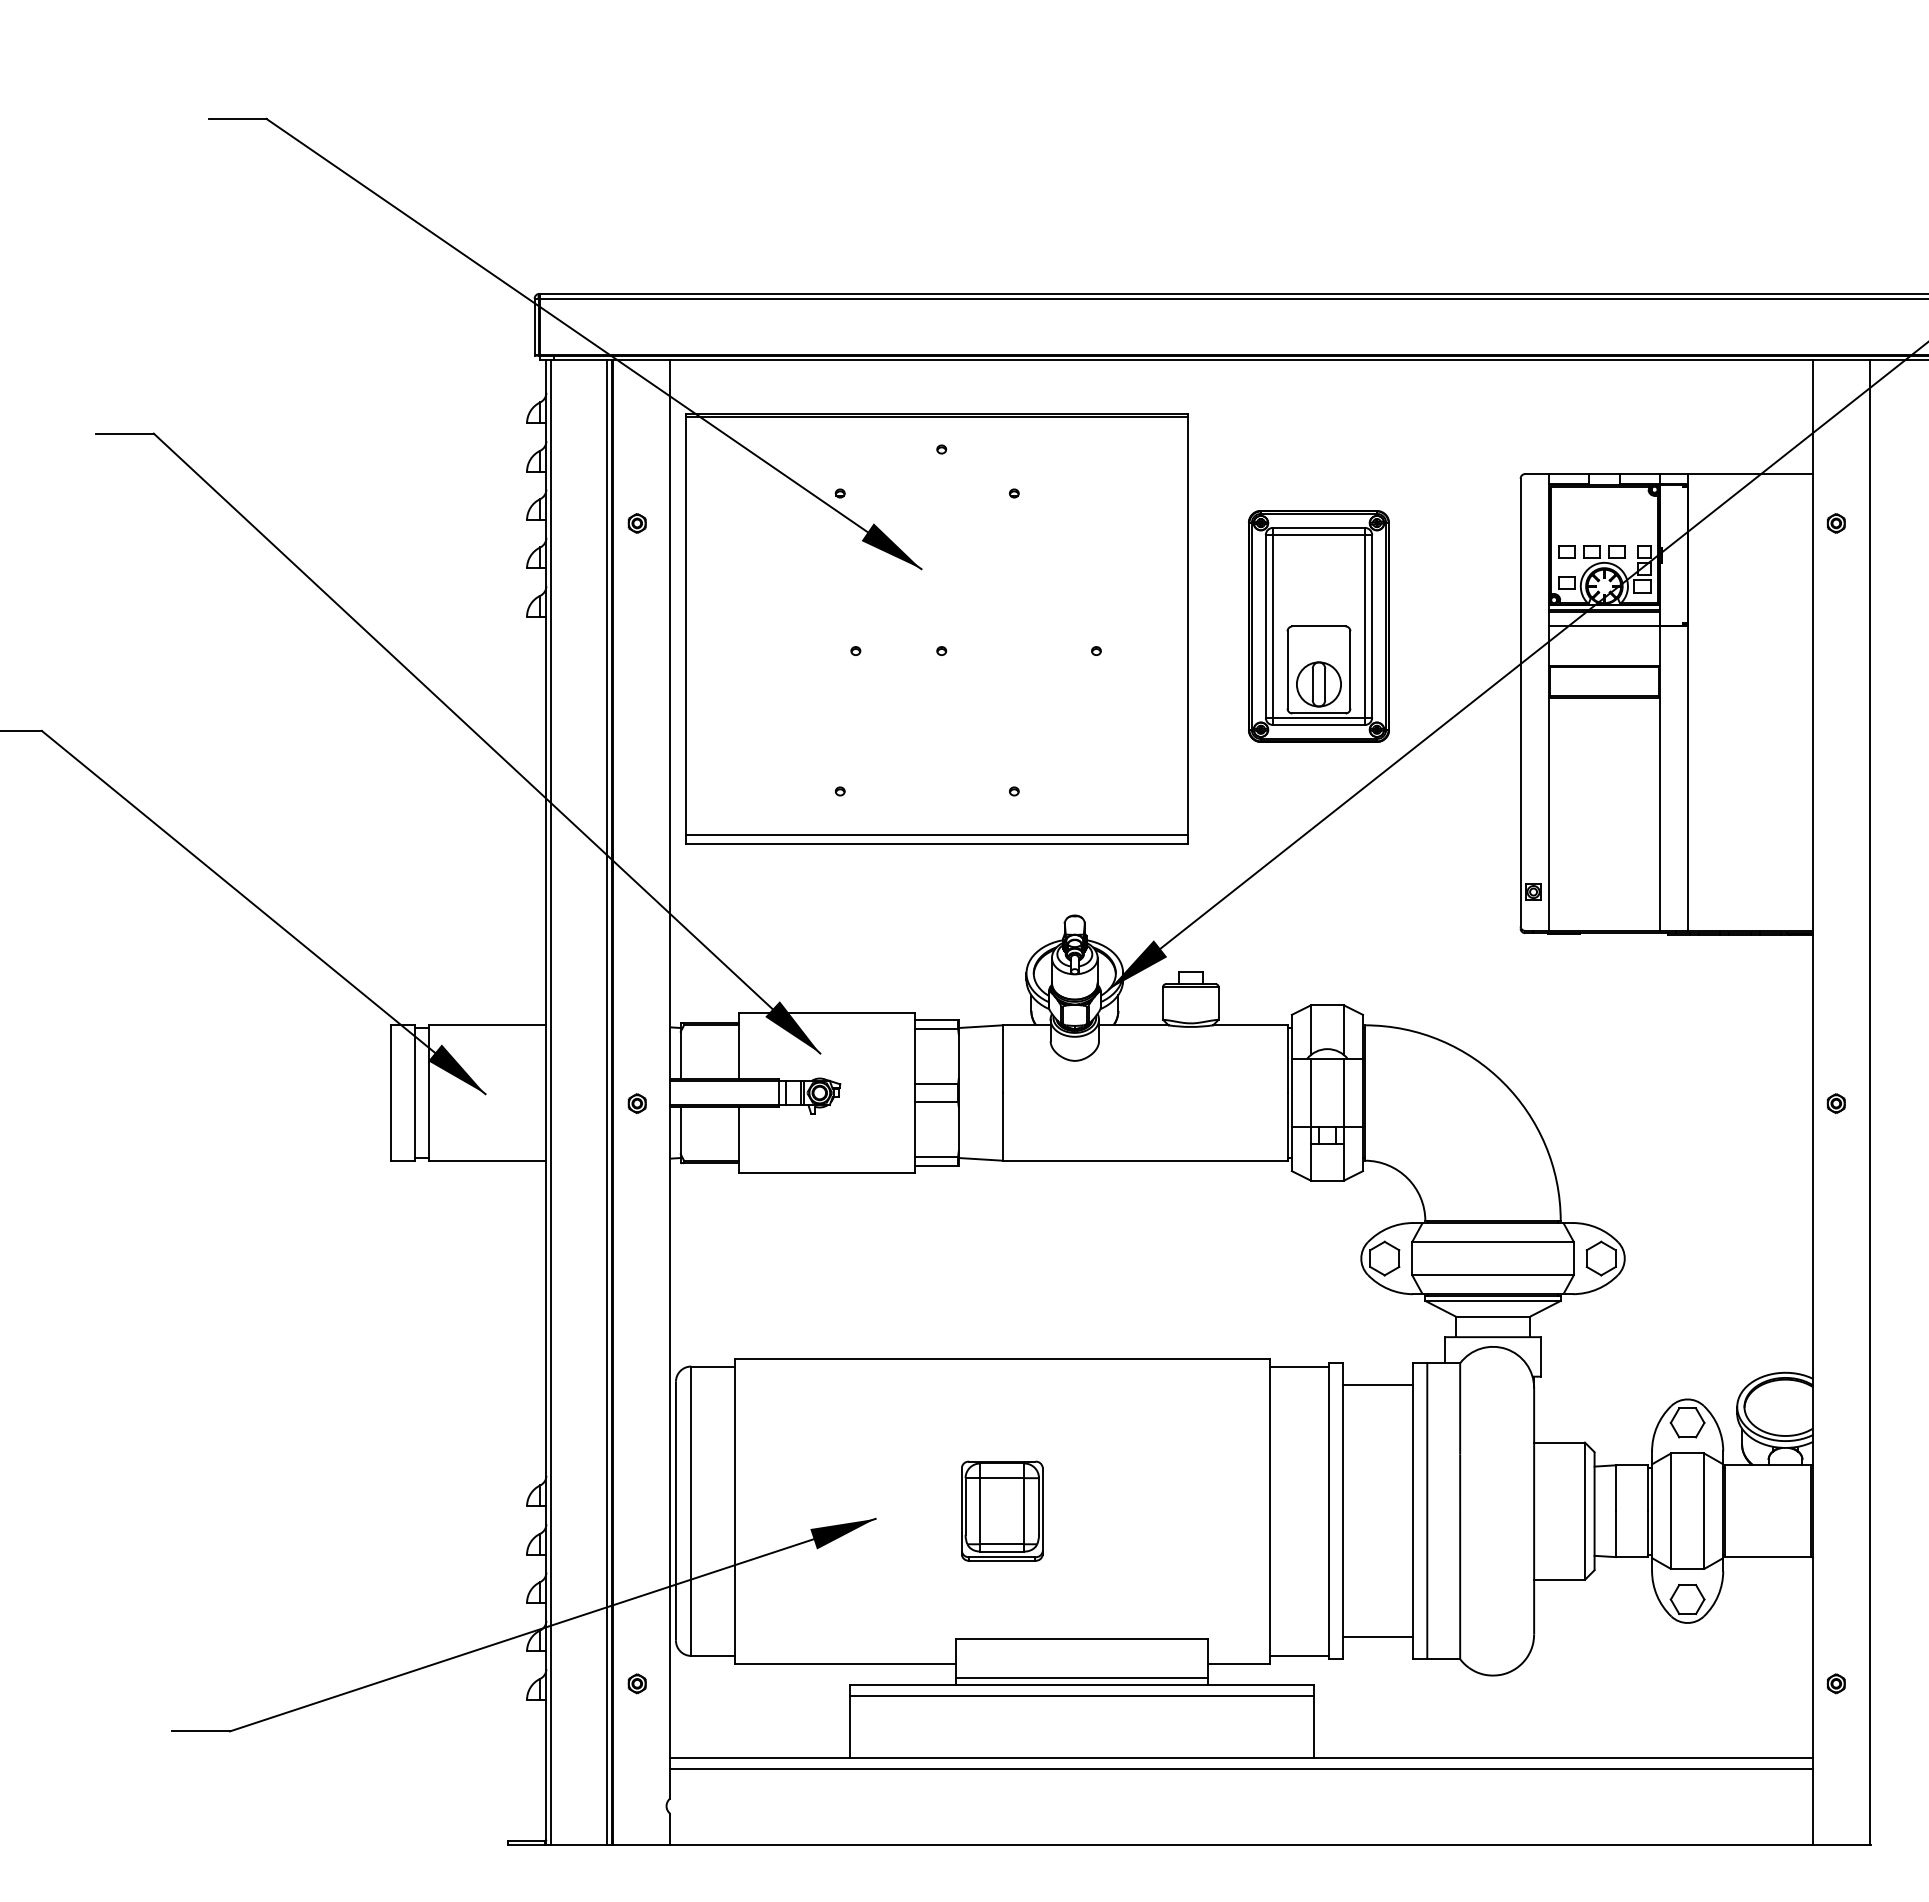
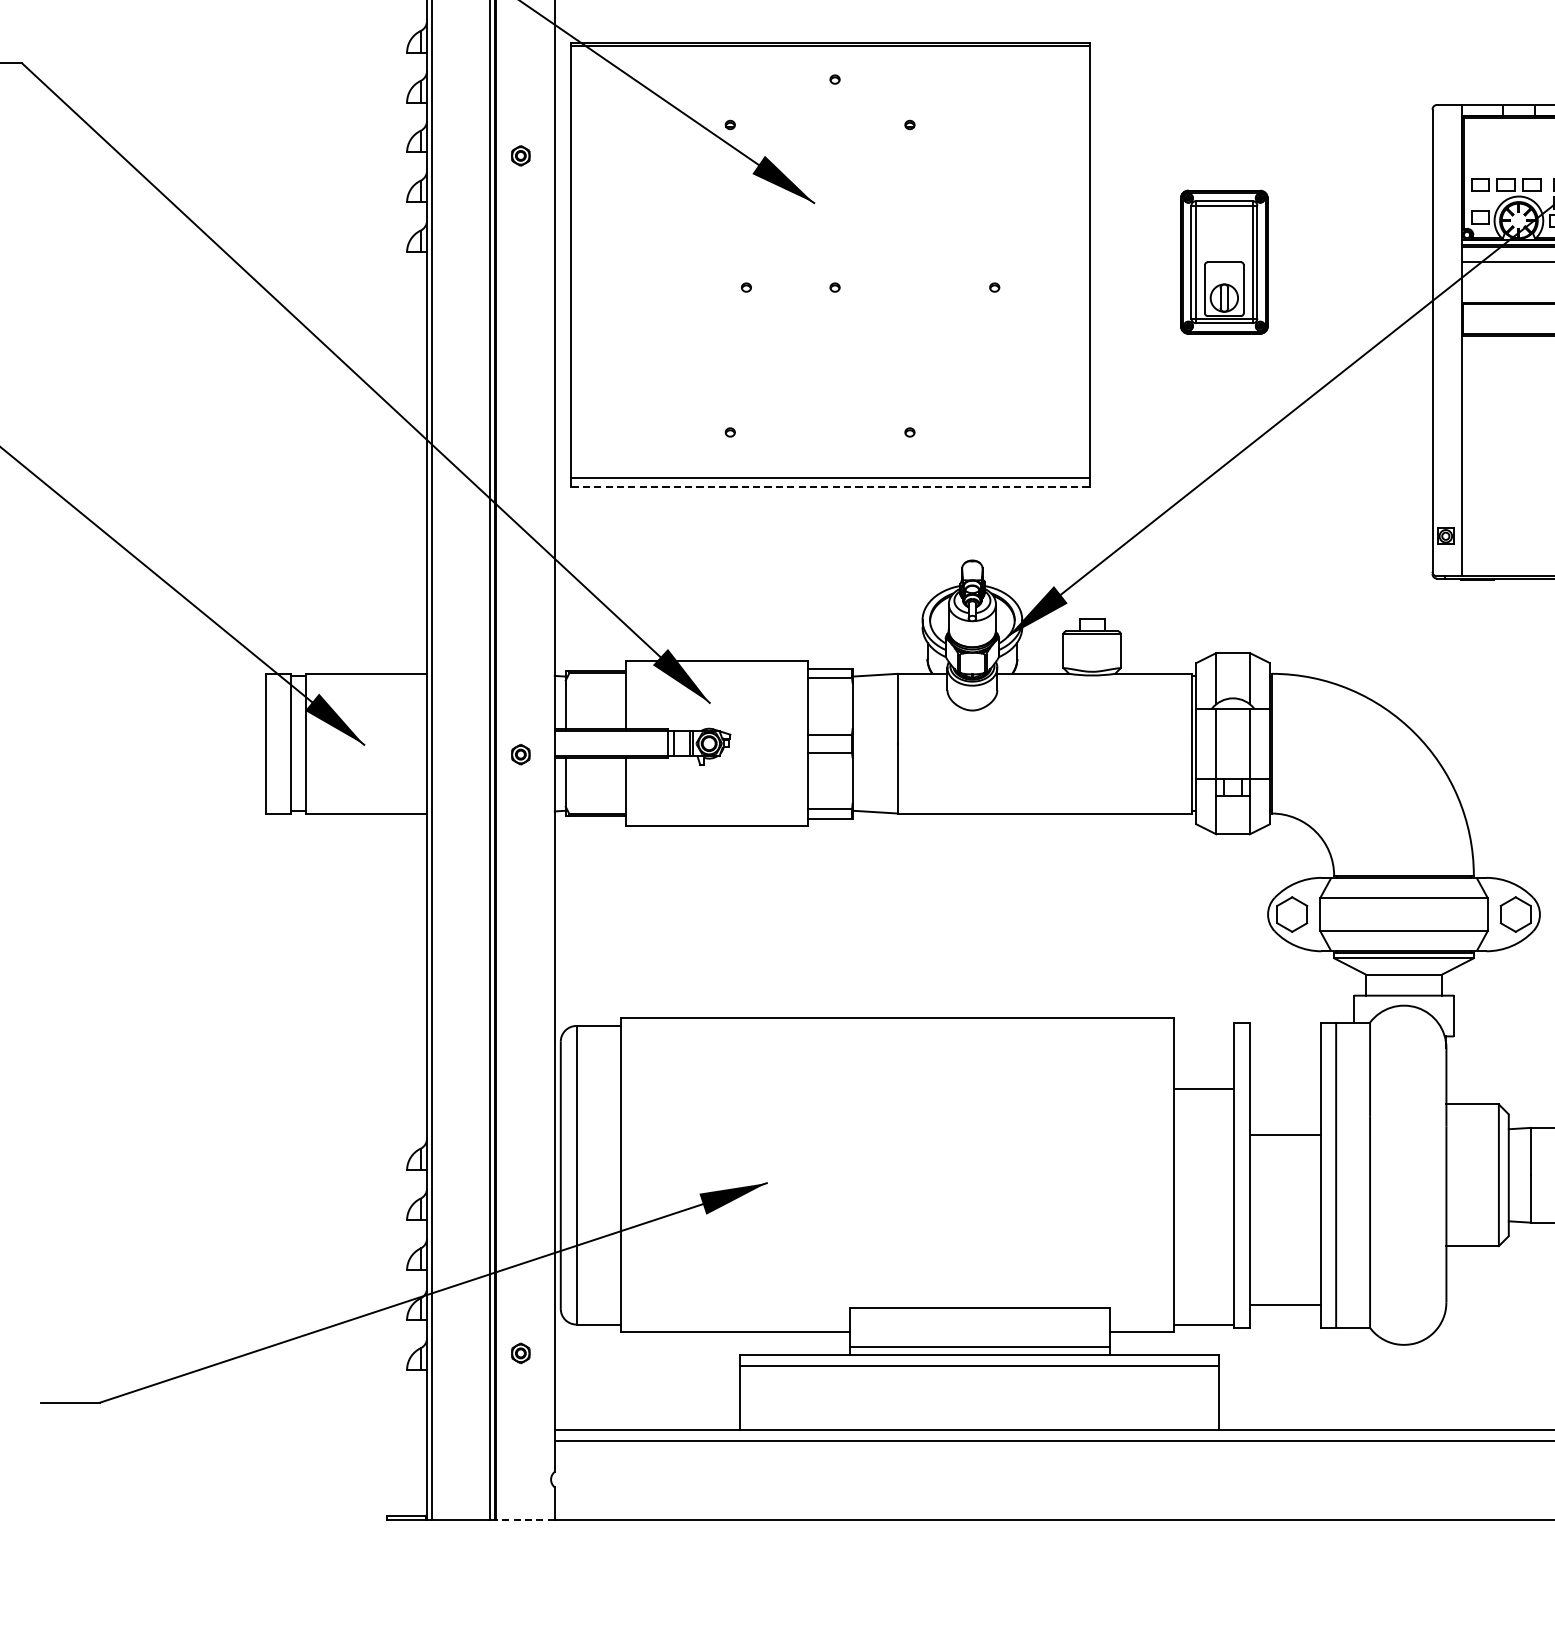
part: (1318, 626) -> (1223, 262), size x0.6
line: (936, 843) -> (829, 486), solid -> dashed
line: (1298, 1366) -> (1203, 1088), moved
line: (1377, 1385) -> (1284, 1135), moved
part: (1002, 1510) -> (897, 1174), removed
line: (641, 1844) -> (525, 1519), solid -> dashed

